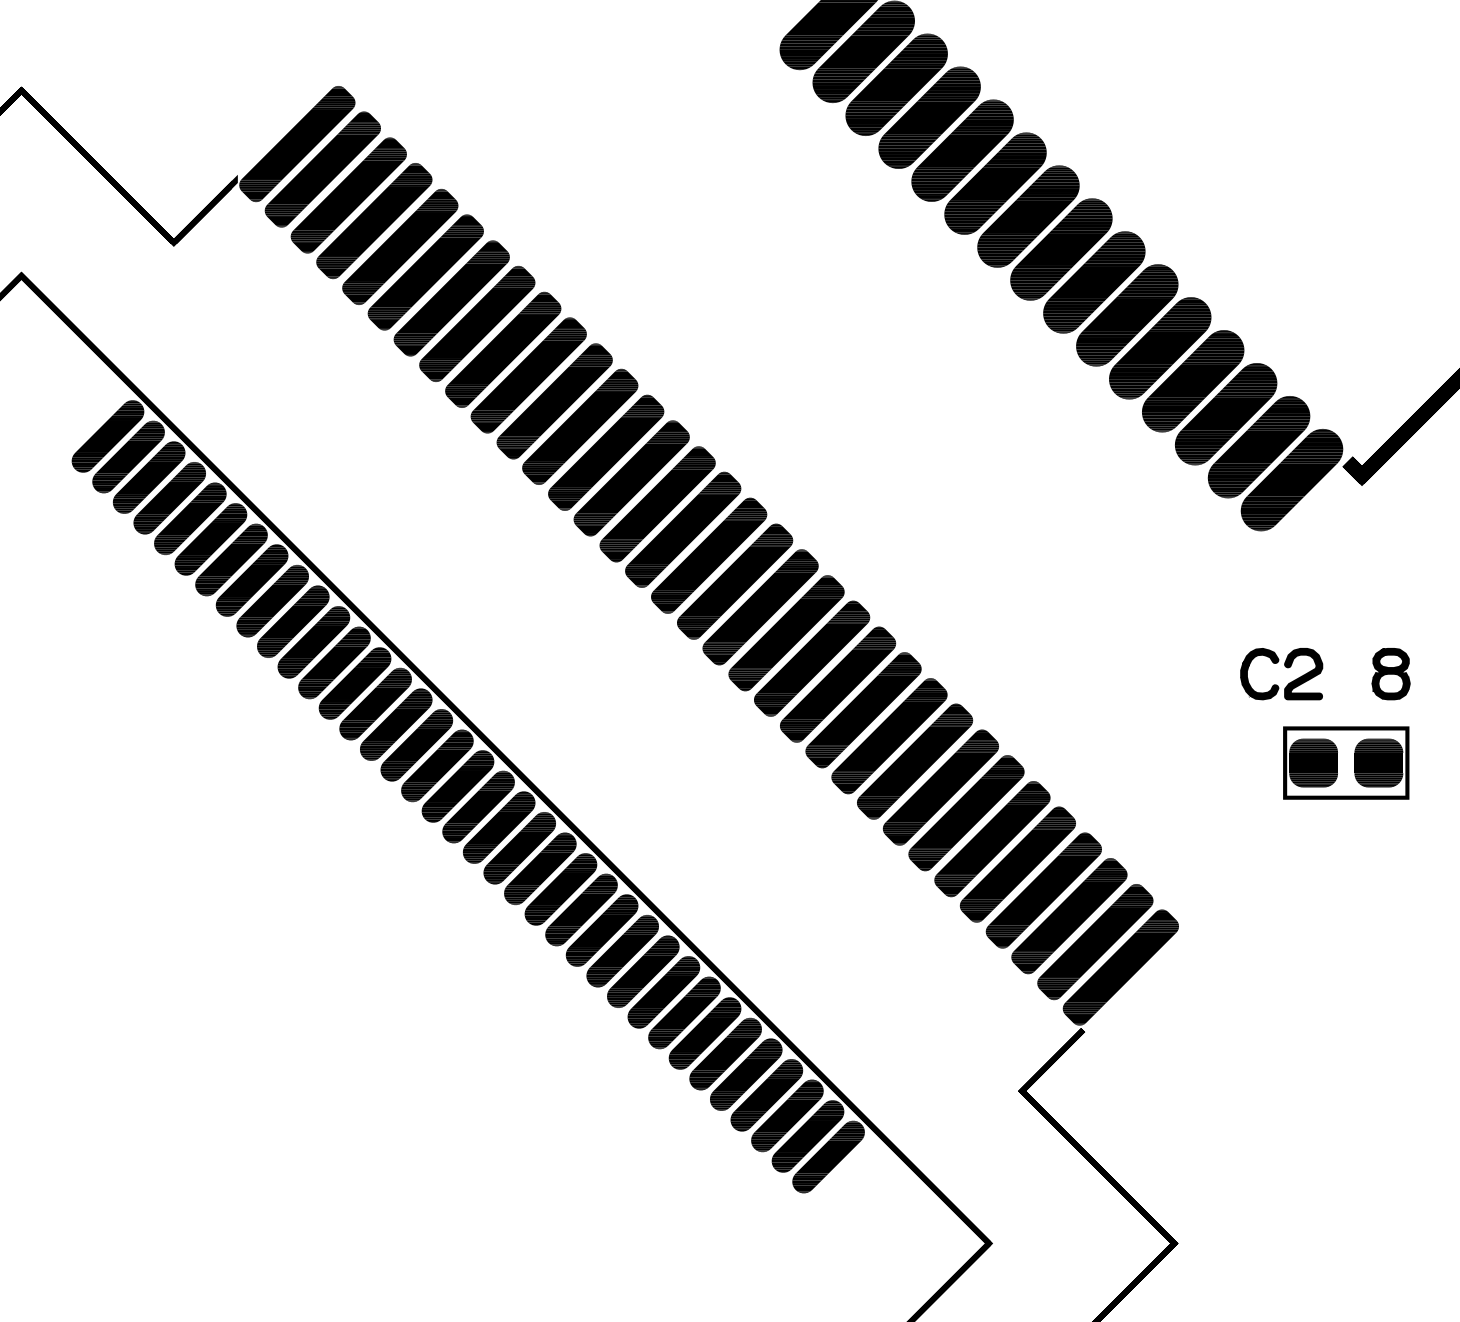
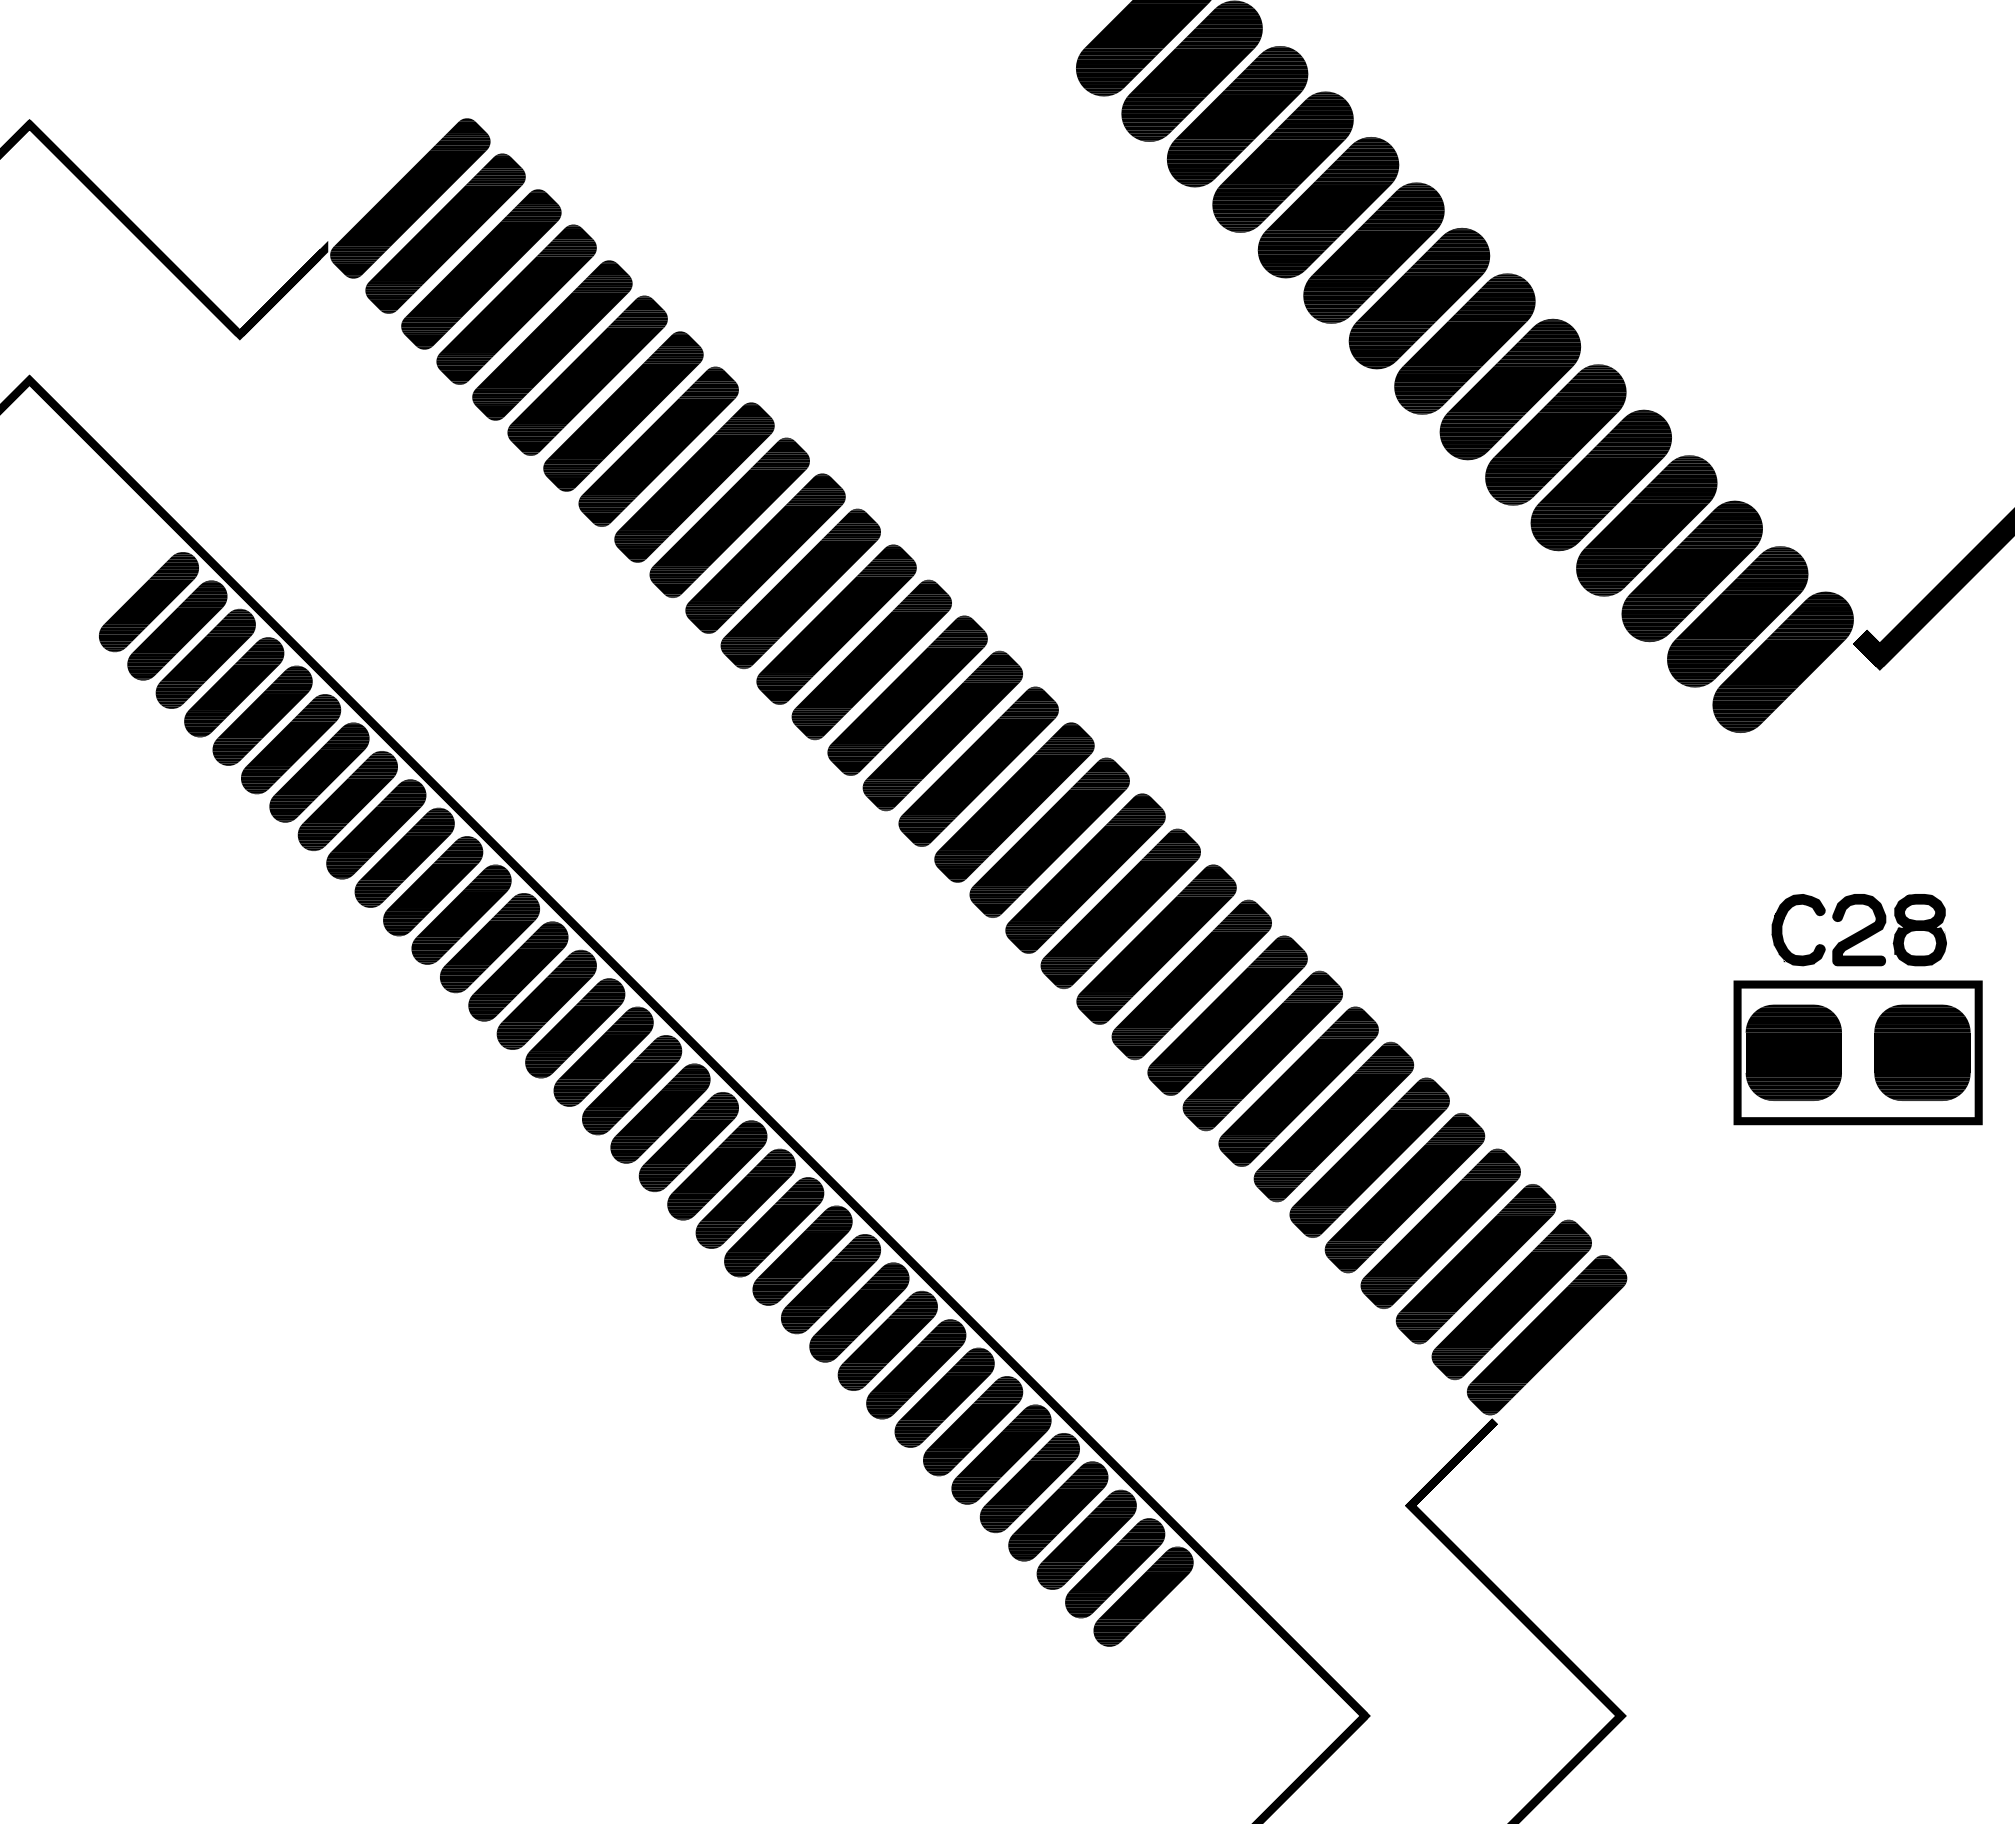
part: (1286, 667) -> (1835, 921), moved
part: (1345, 762) -> (1857, 1052), size x1.43

